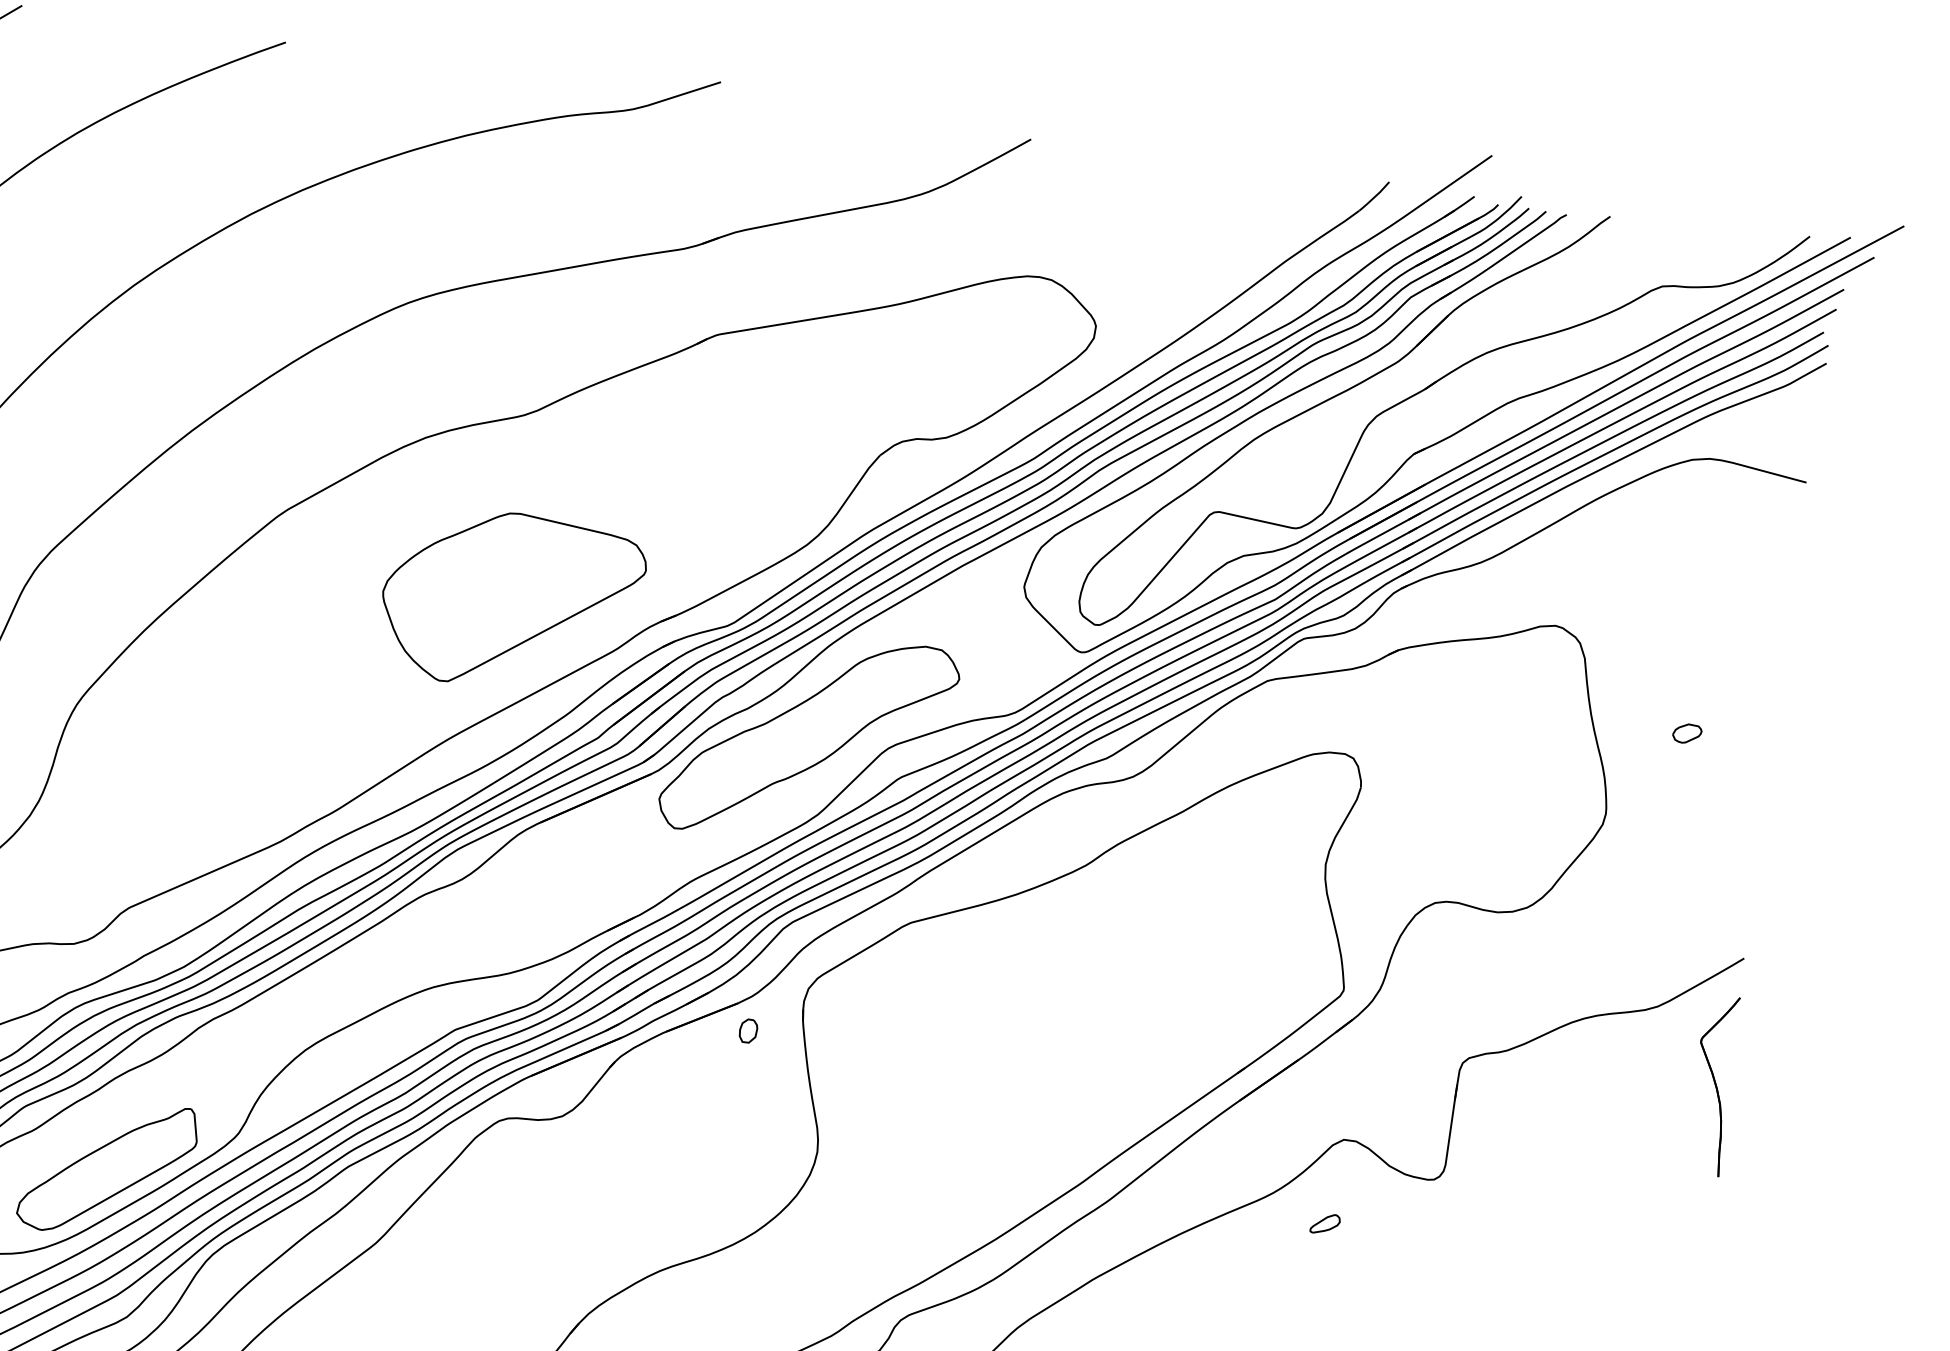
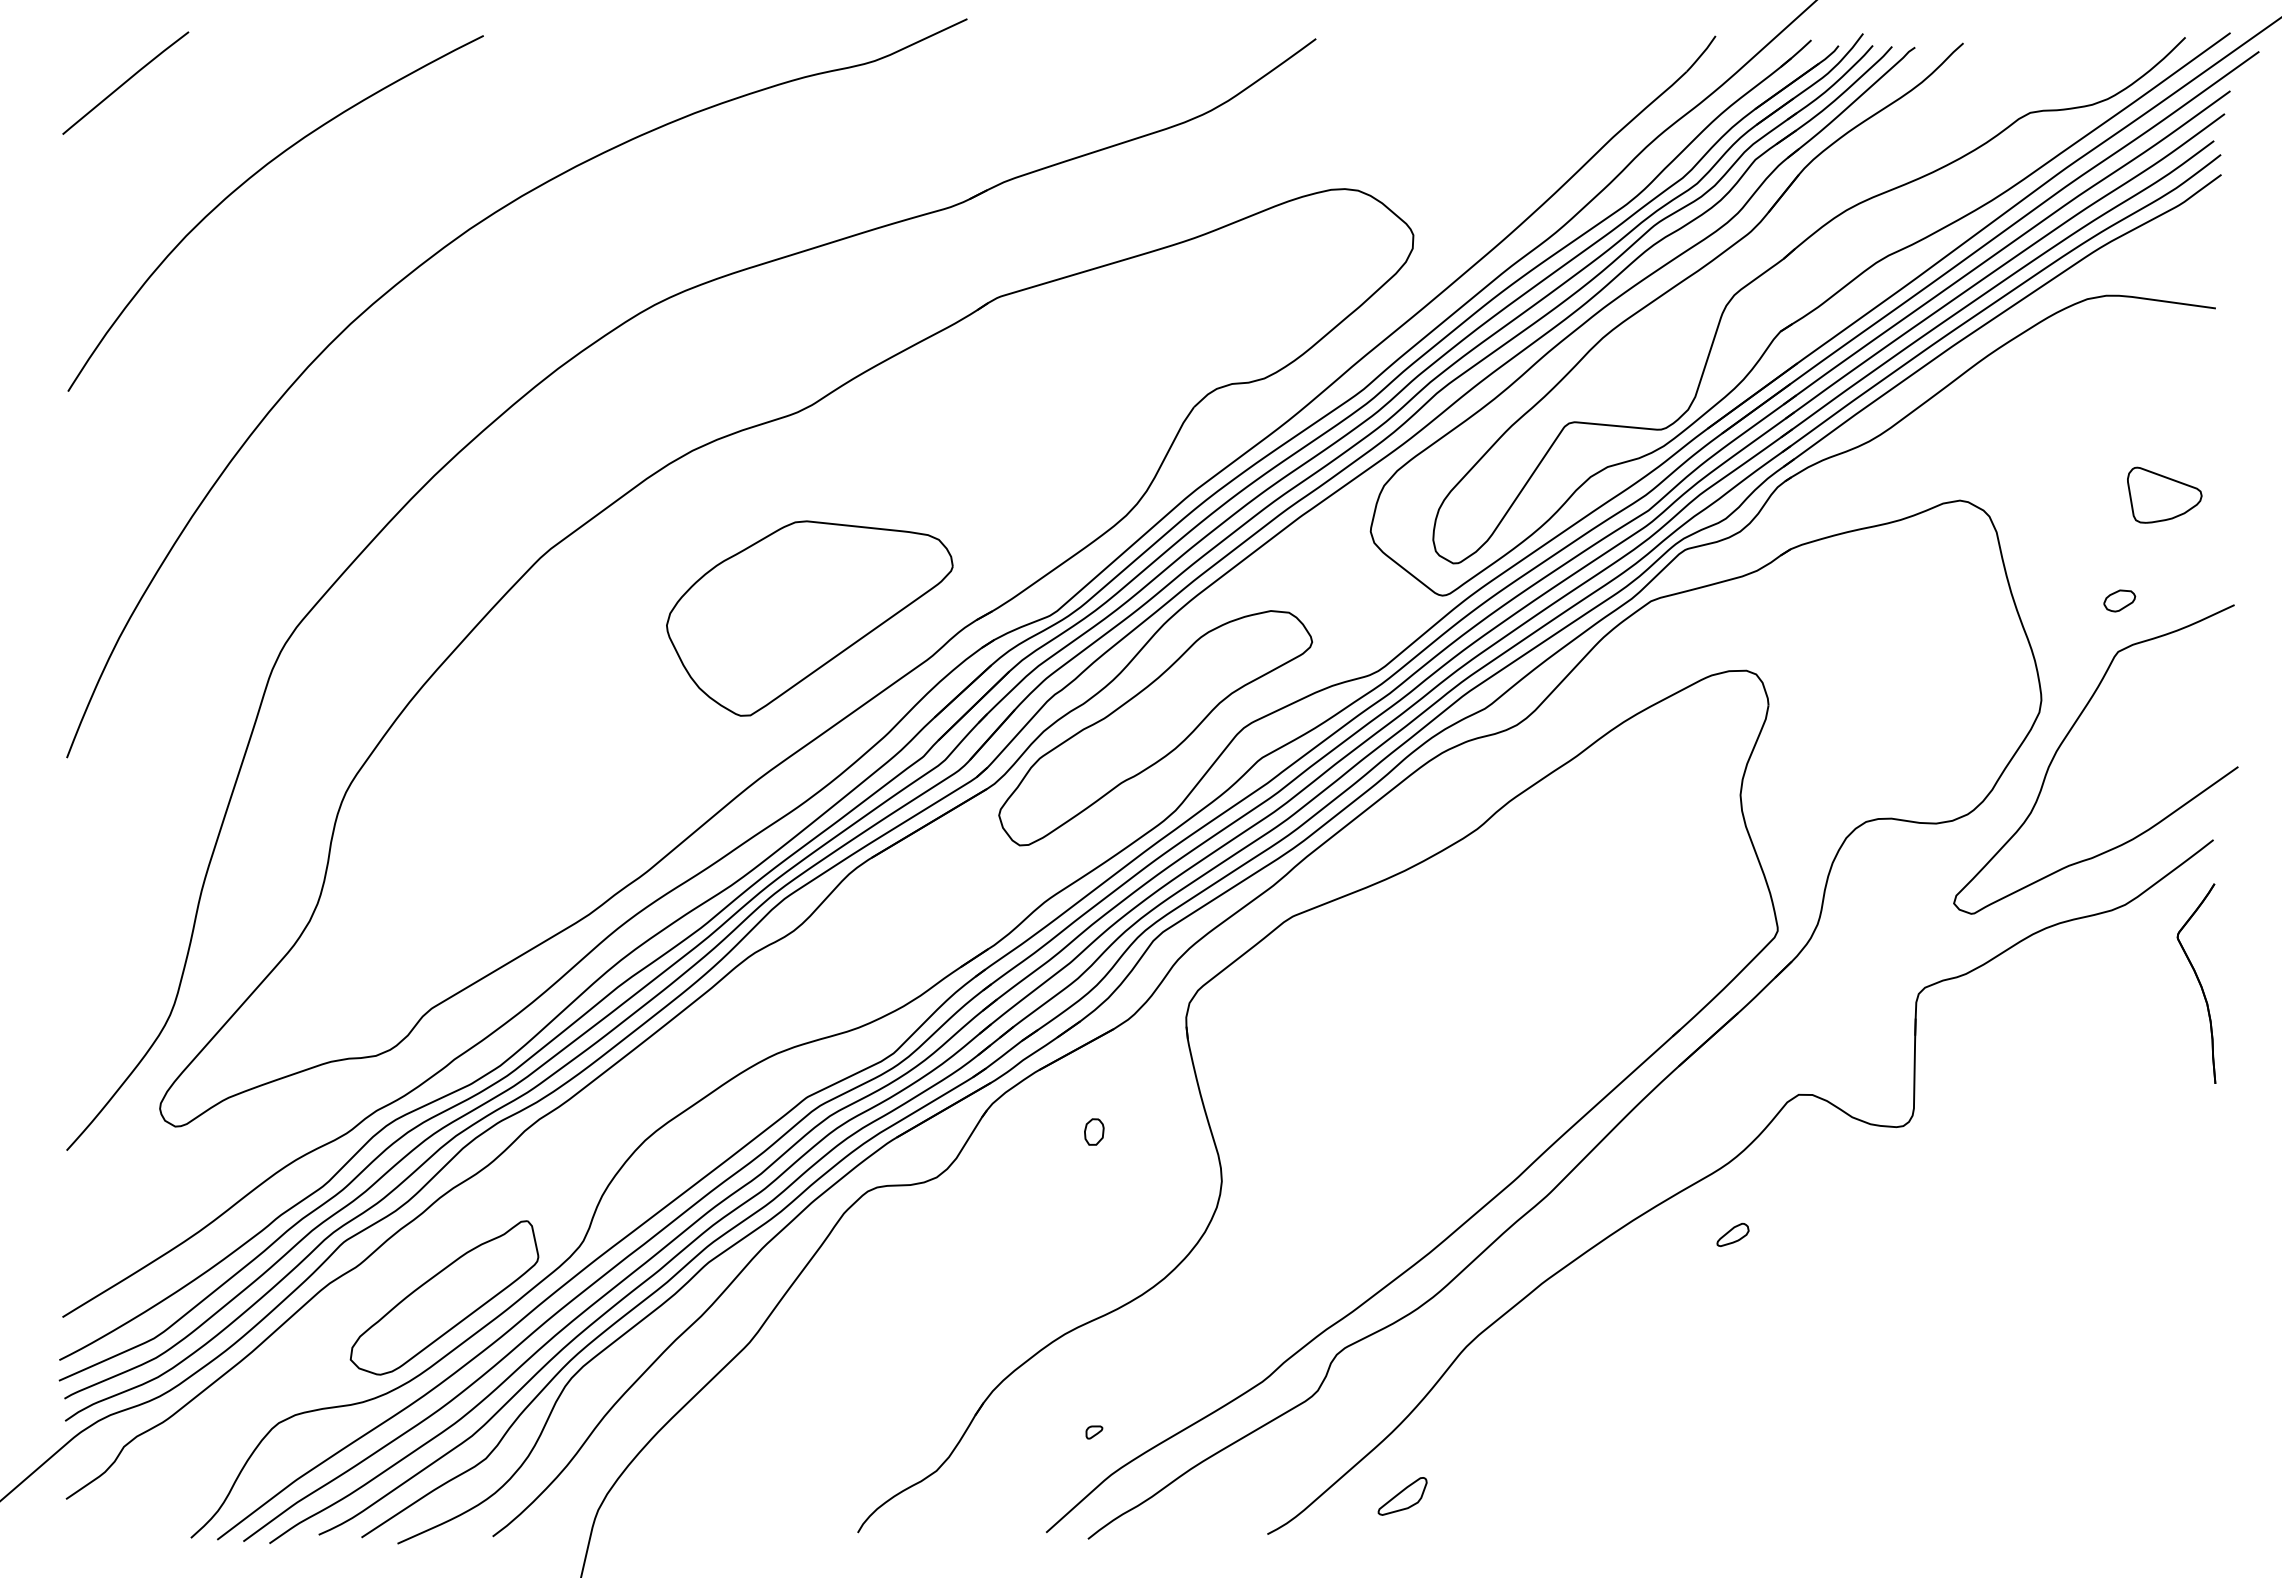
part: (1739, 643) -> (2164, 494), added
curve: (1623, 851) -> (2065, 739), added
part: (748, 1030) -> (1094, 1131), moved
part: (1324, 1223) -> (1732, 1234), moved

